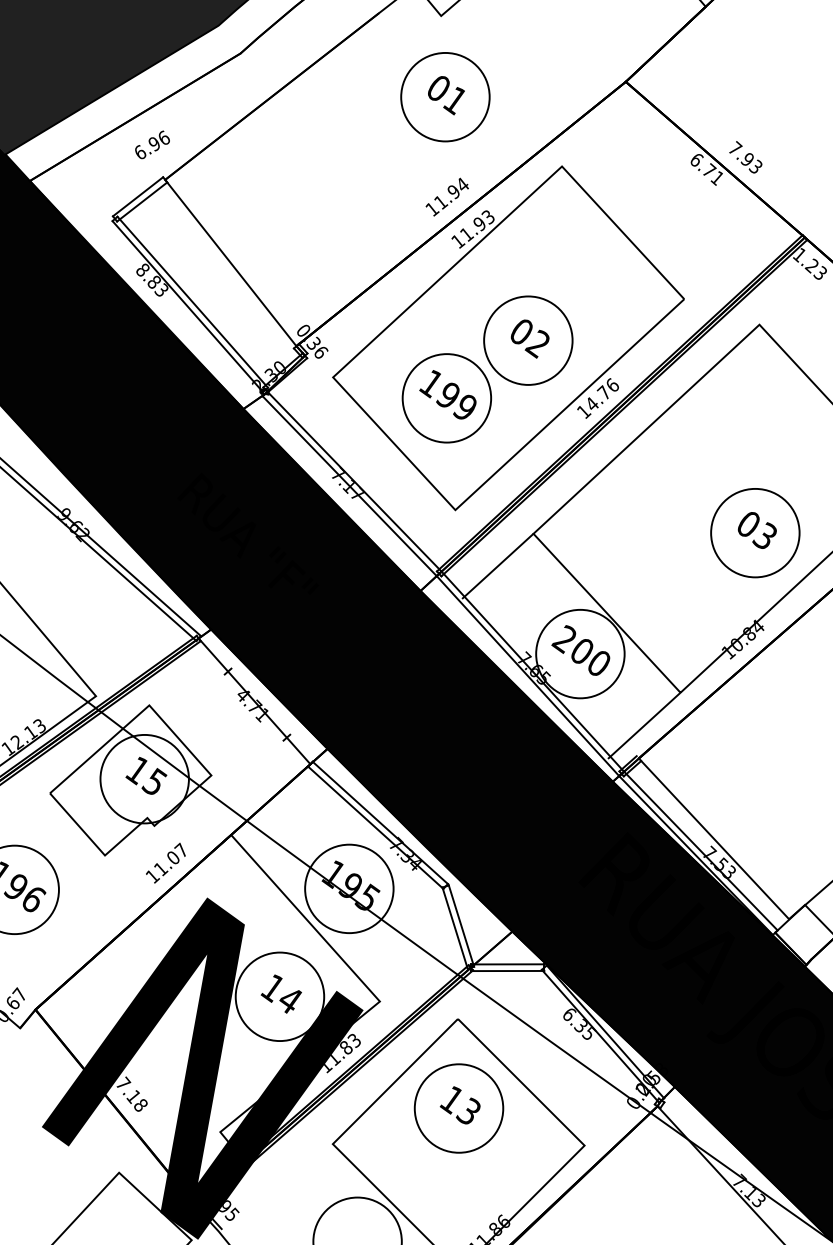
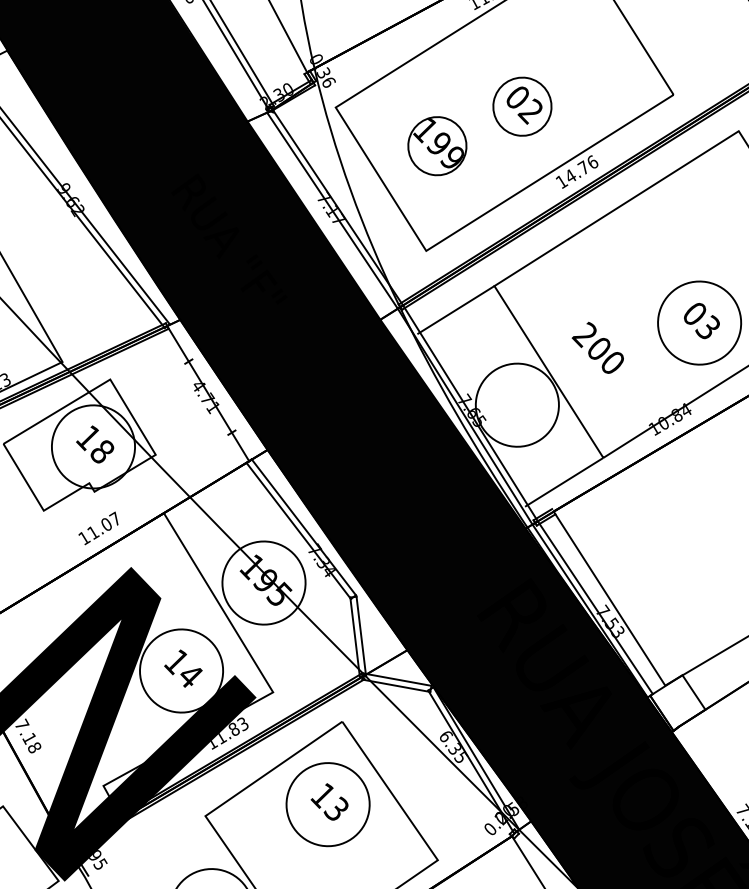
circle: (528, 340) -> (522, 106), size x0.7
circle: (446, 398) -> (436, 146), size x0.7
text: (580, 650) -> (597, 347), moved
text: (154, 781) -> (102, 450), 15 -> 18

